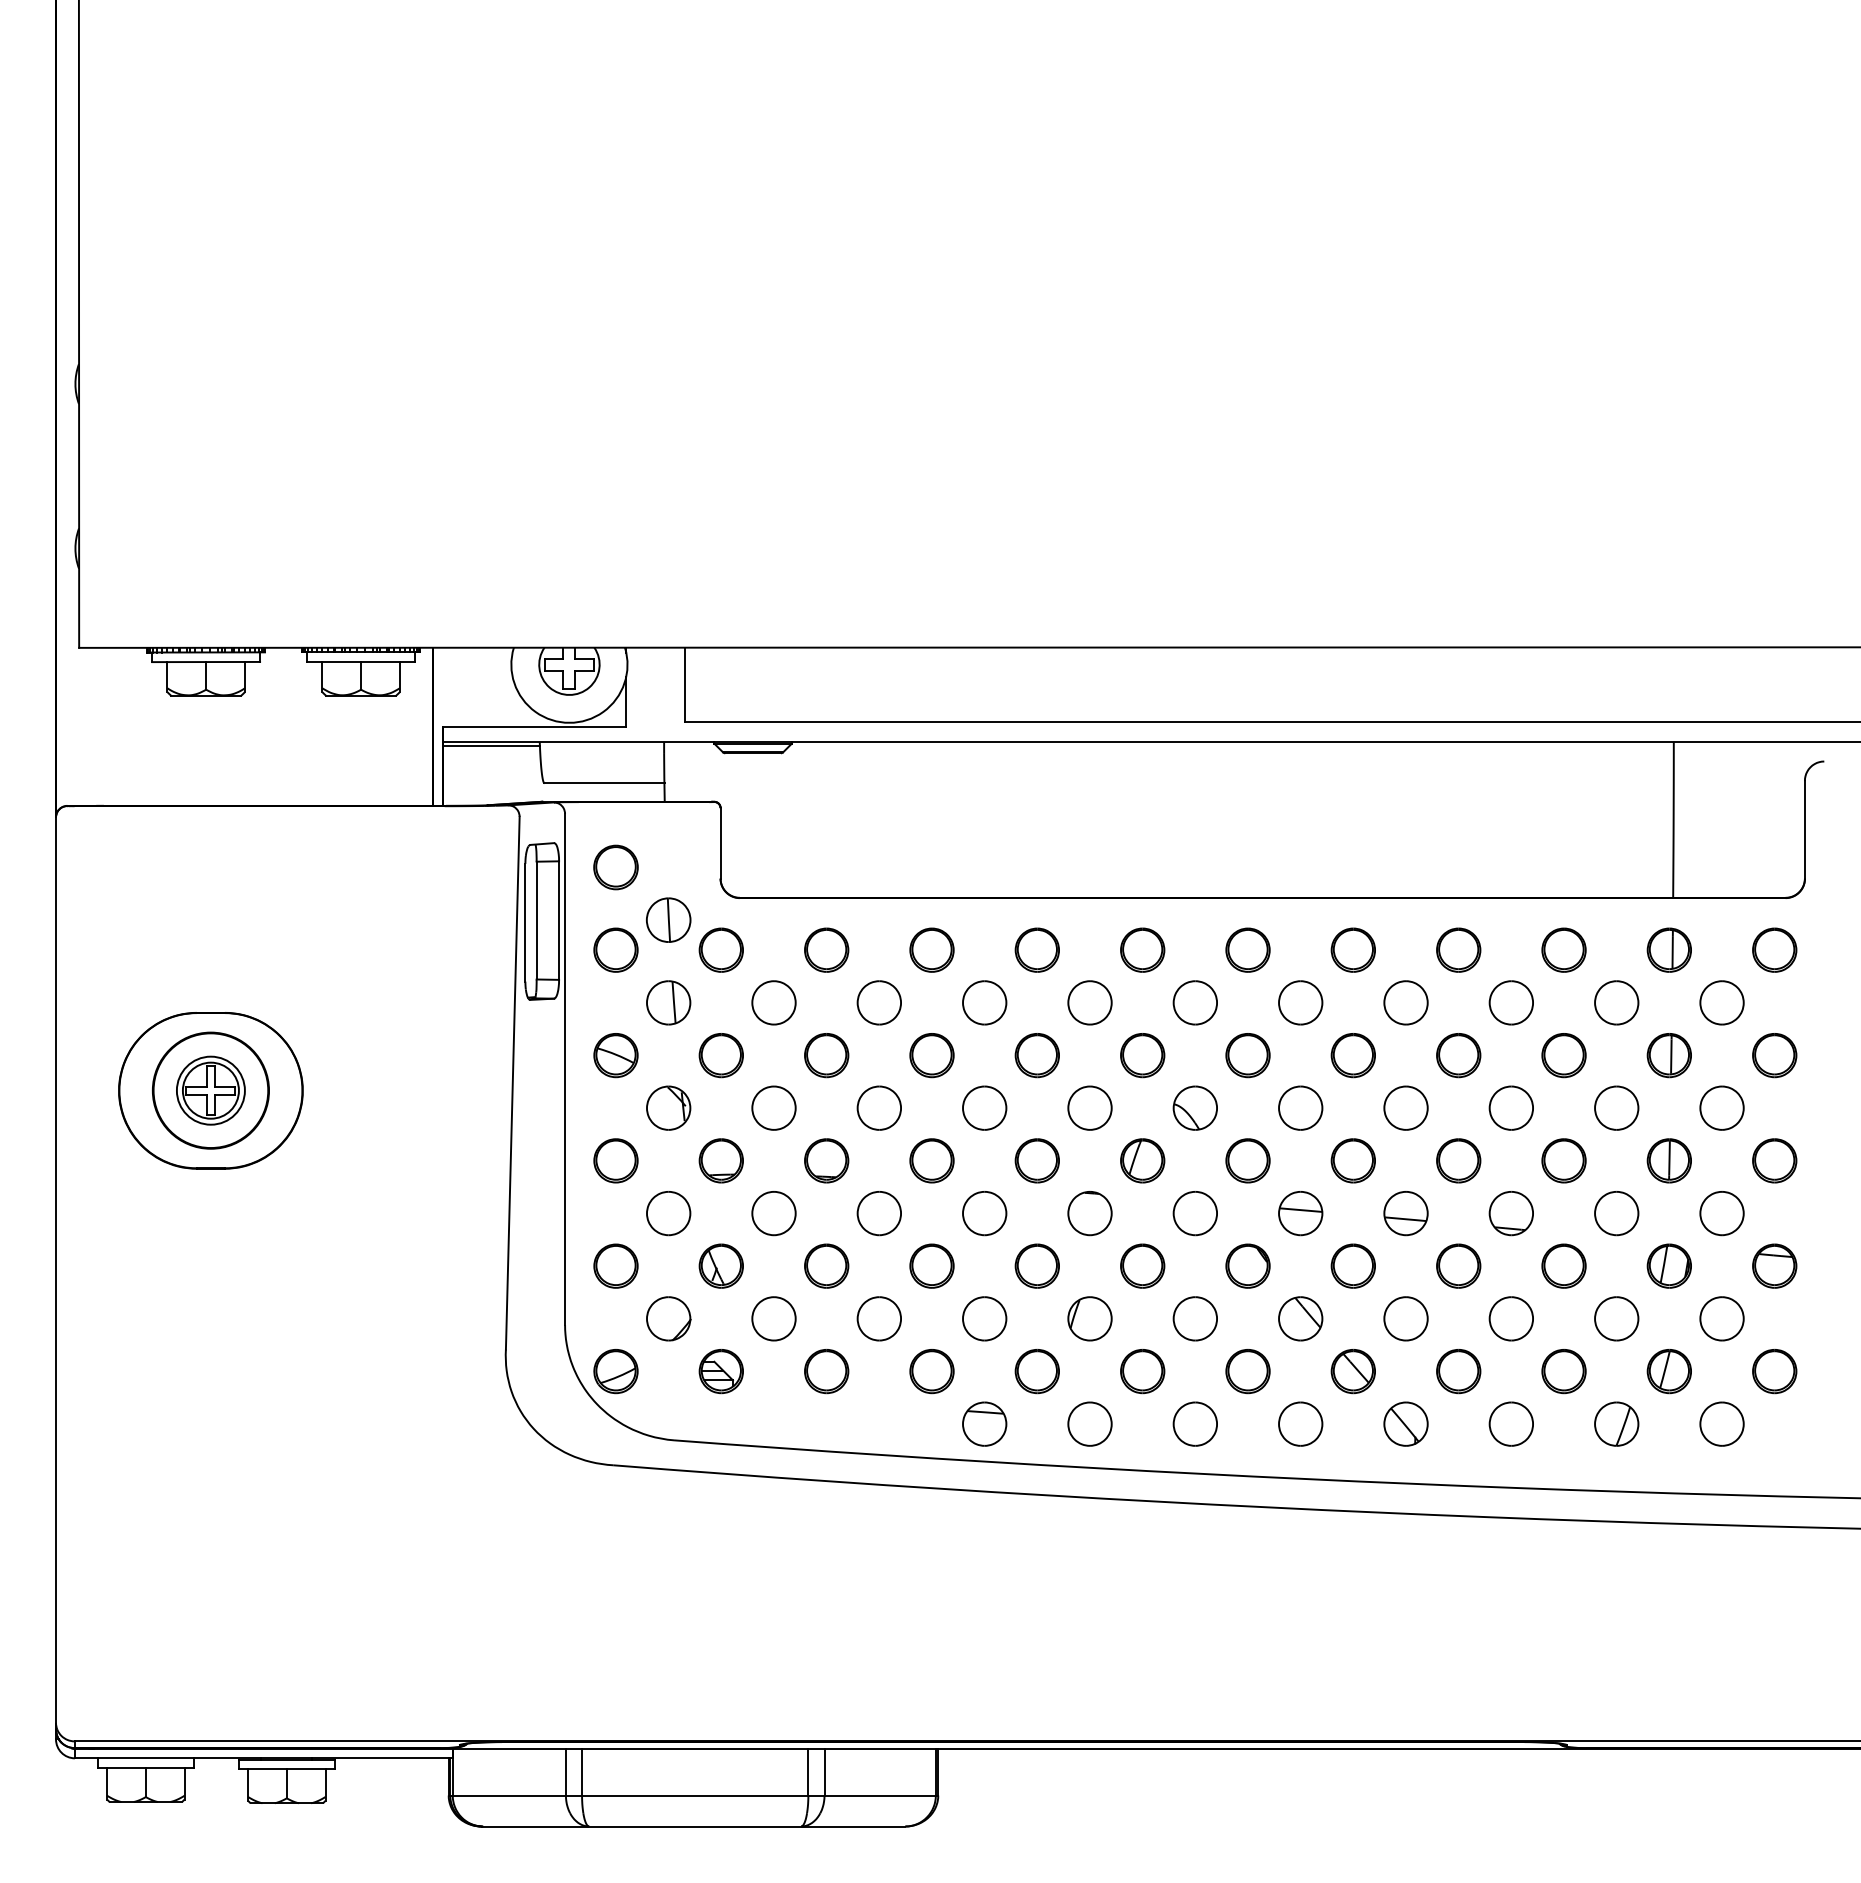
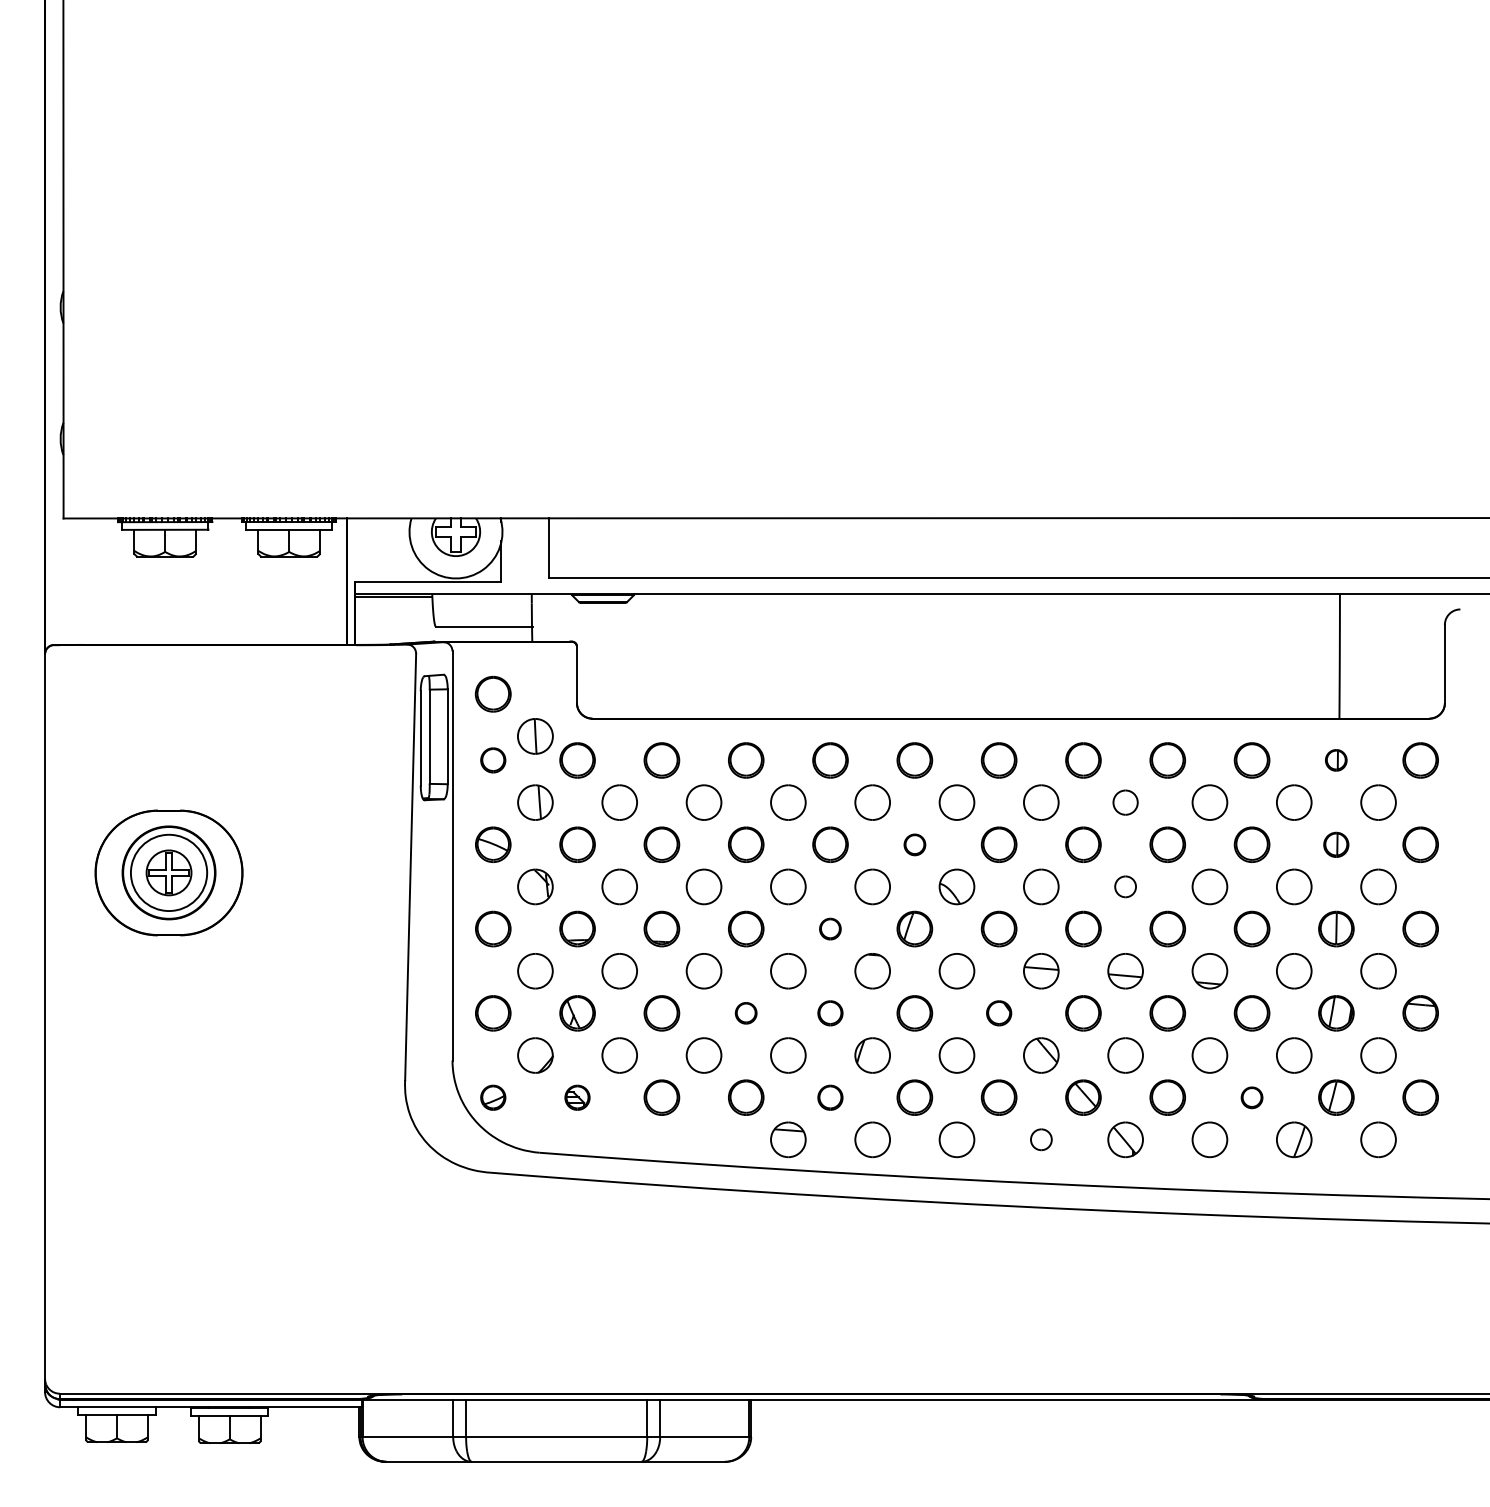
part: (615, 949) -> (492, 759), size x0.7
part: (1668, 949) -> (1335, 759), size x0.6
part: (1405, 1002) -> (1125, 802), size x0.7
part: (1142, 1055) -> (914, 844), size x0.6
part: (1668, 1055) -> (1335, 844), size x0.7
circle: (210, 1090) -> (168, 872), size x1.4
part: (1405, 1107) -> (1125, 886), size x0.6
part: (1036, 1160) -> (829, 928), size x0.6
part: (931, 1265) -> (745, 1012), size x0.6
part: (1036, 1265) -> (829, 1012), size x0.7
part: (1247, 1265) -> (998, 1012), size x0.7
part: (615, 1371) -> (492, 1097), size x0.7
part: (720, 1371) -> (576, 1097), size x0.7
part: (1036, 1371) -> (829, 1097), size x0.7
part: (1563, 1371) -> (1251, 1097), size x0.6
part: (1300, 1423) -> (1041, 1139), size x0.6

